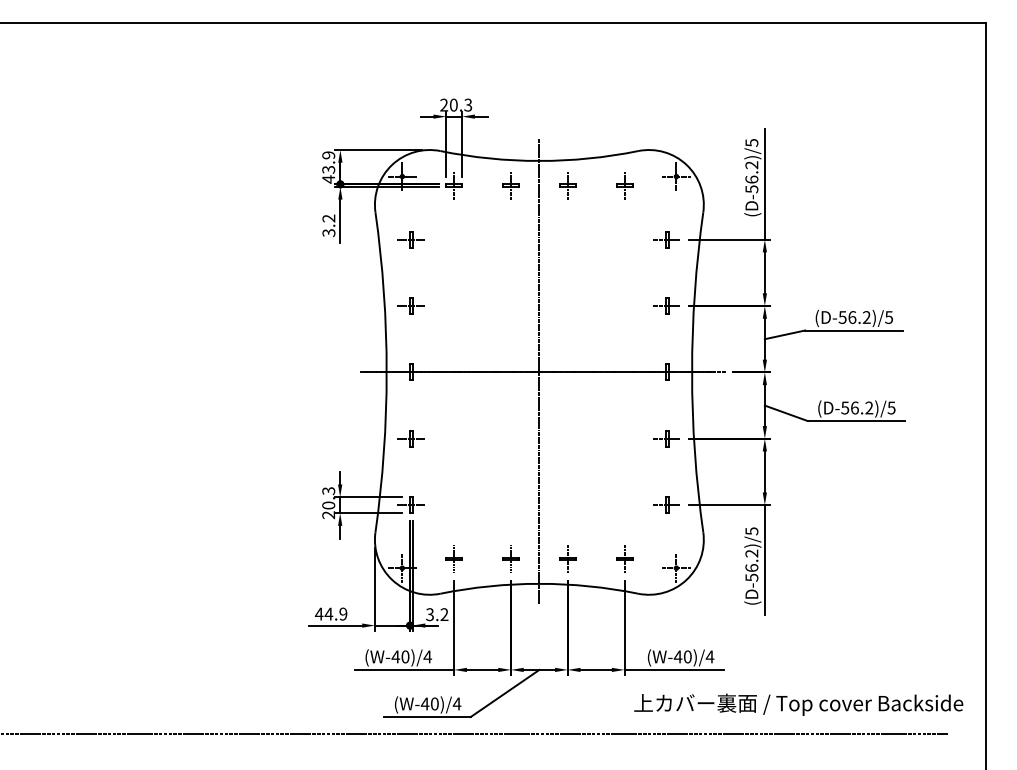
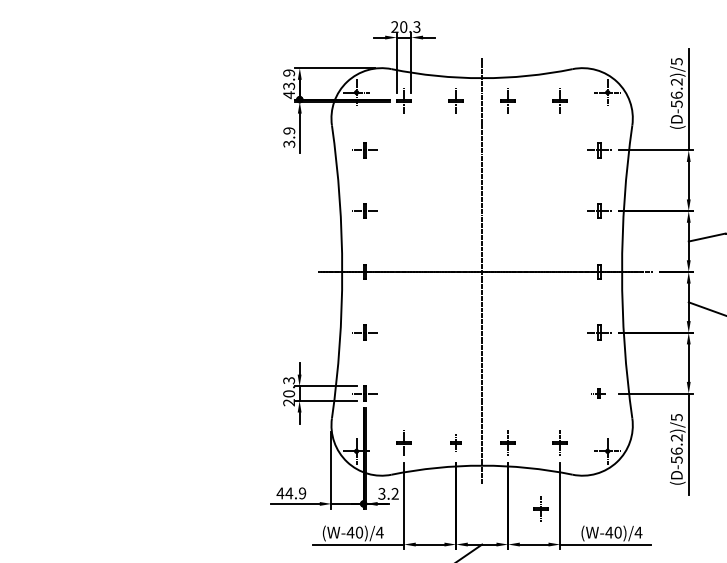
text: (329, 218) -> (289, 130), 3.2 -> 3.9
part: (666, 504) -> (598, 392), size x0.6
part: (510, 558) -> (455, 442), size x0.7
part: (603, 630) -> (540, 508), added

